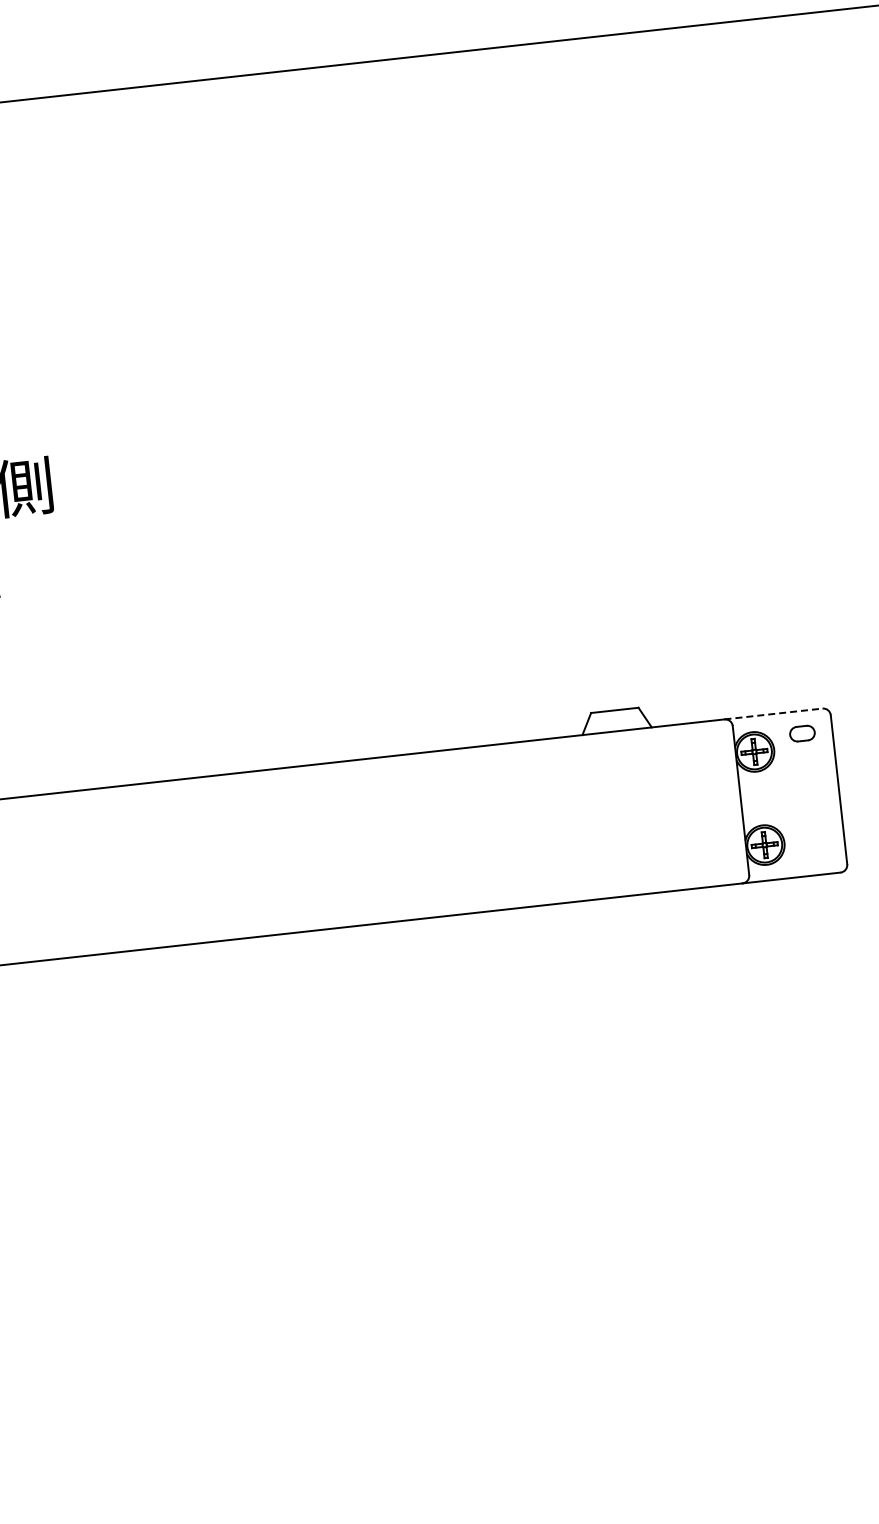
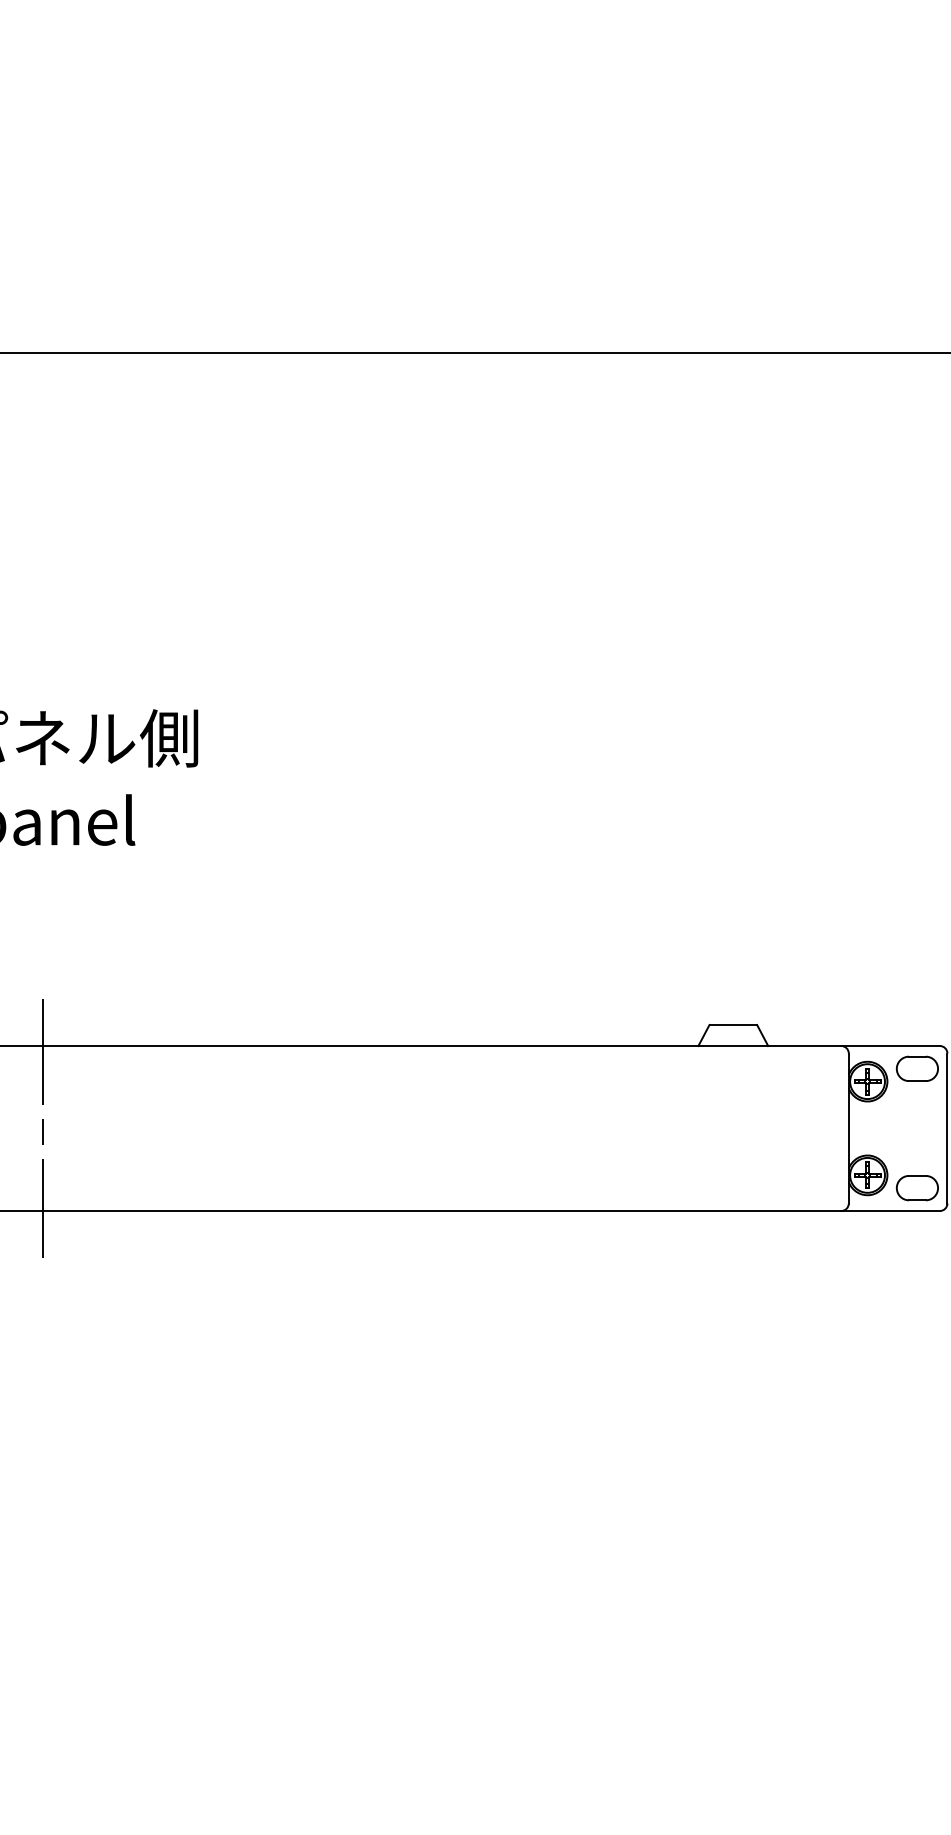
line: (774, 714) -> (891, 1046), dashed -> solid
part: (801, 733) -> (916, 1068), size x1.67
part: (814, 852) -> (916, 1188), added

